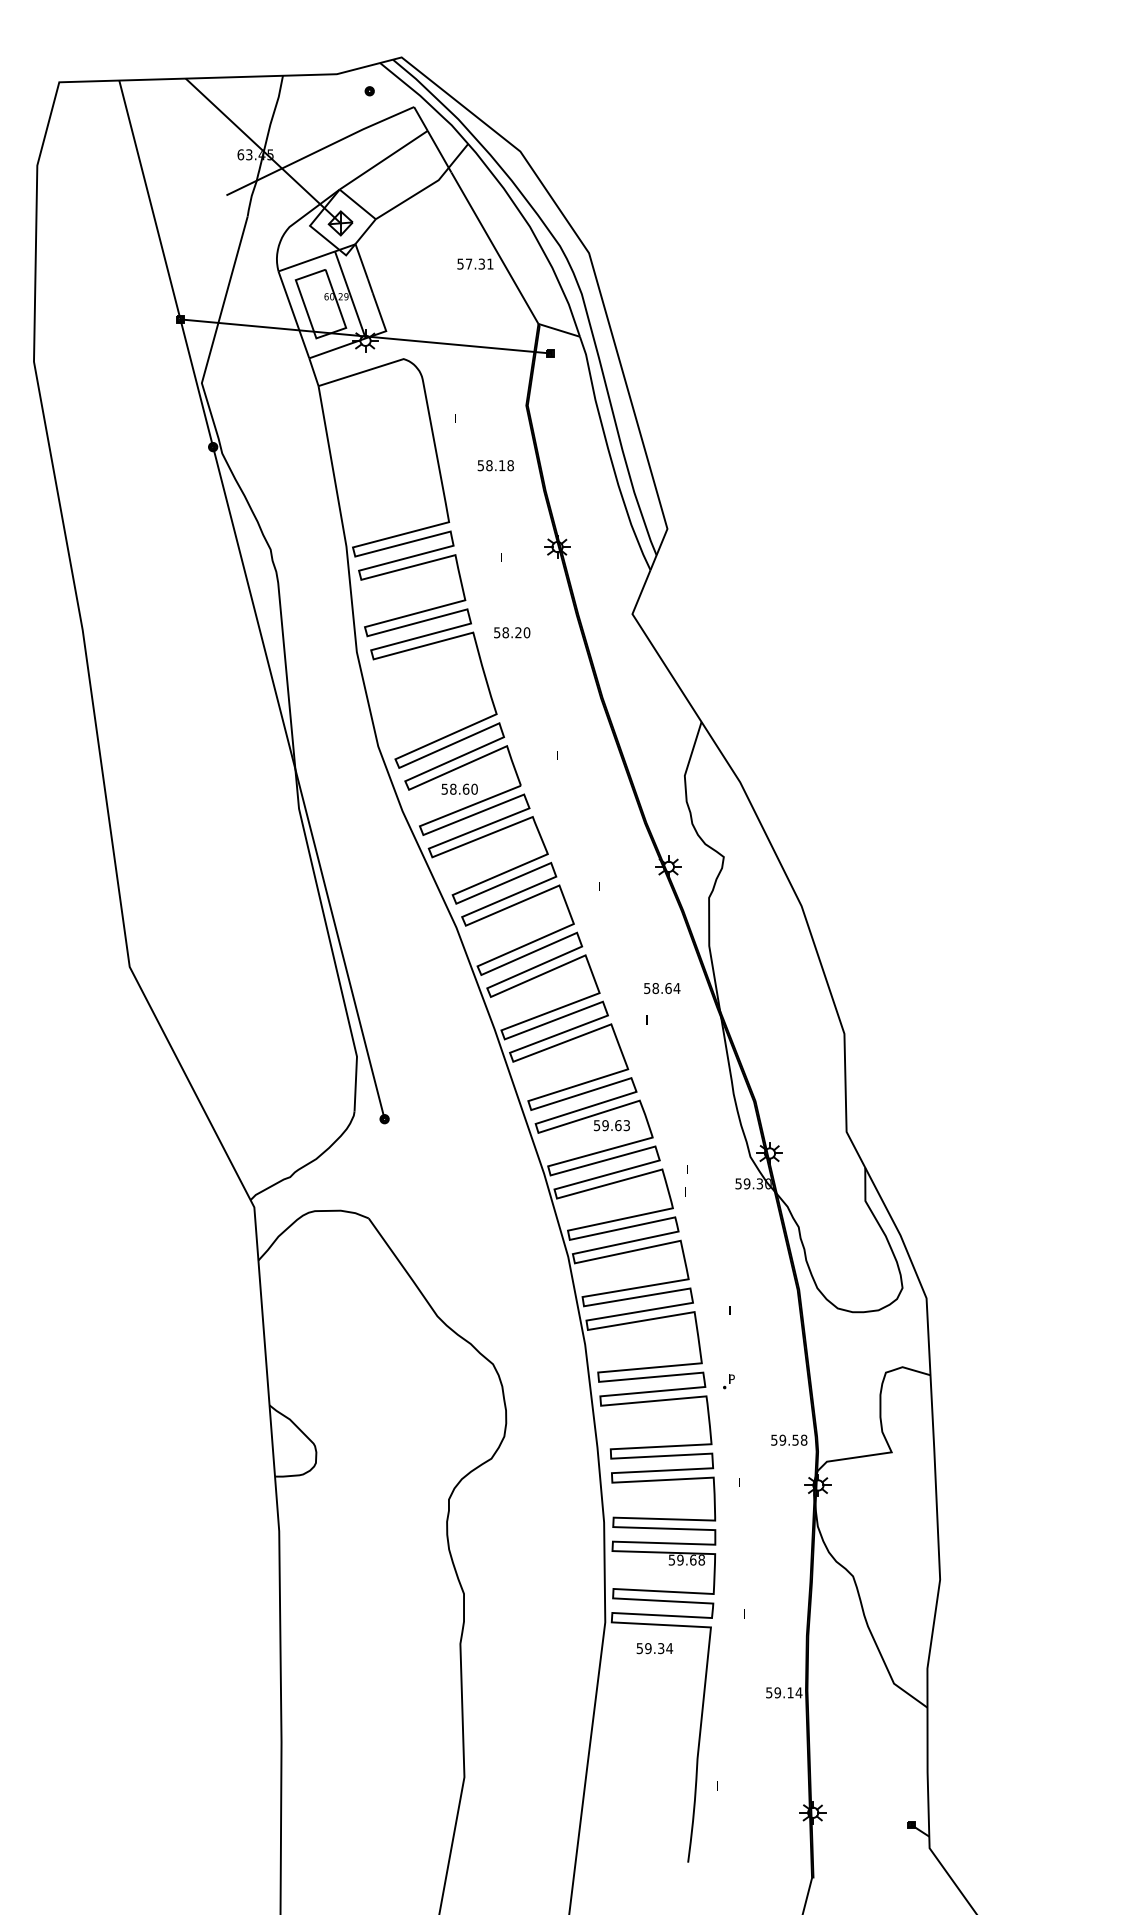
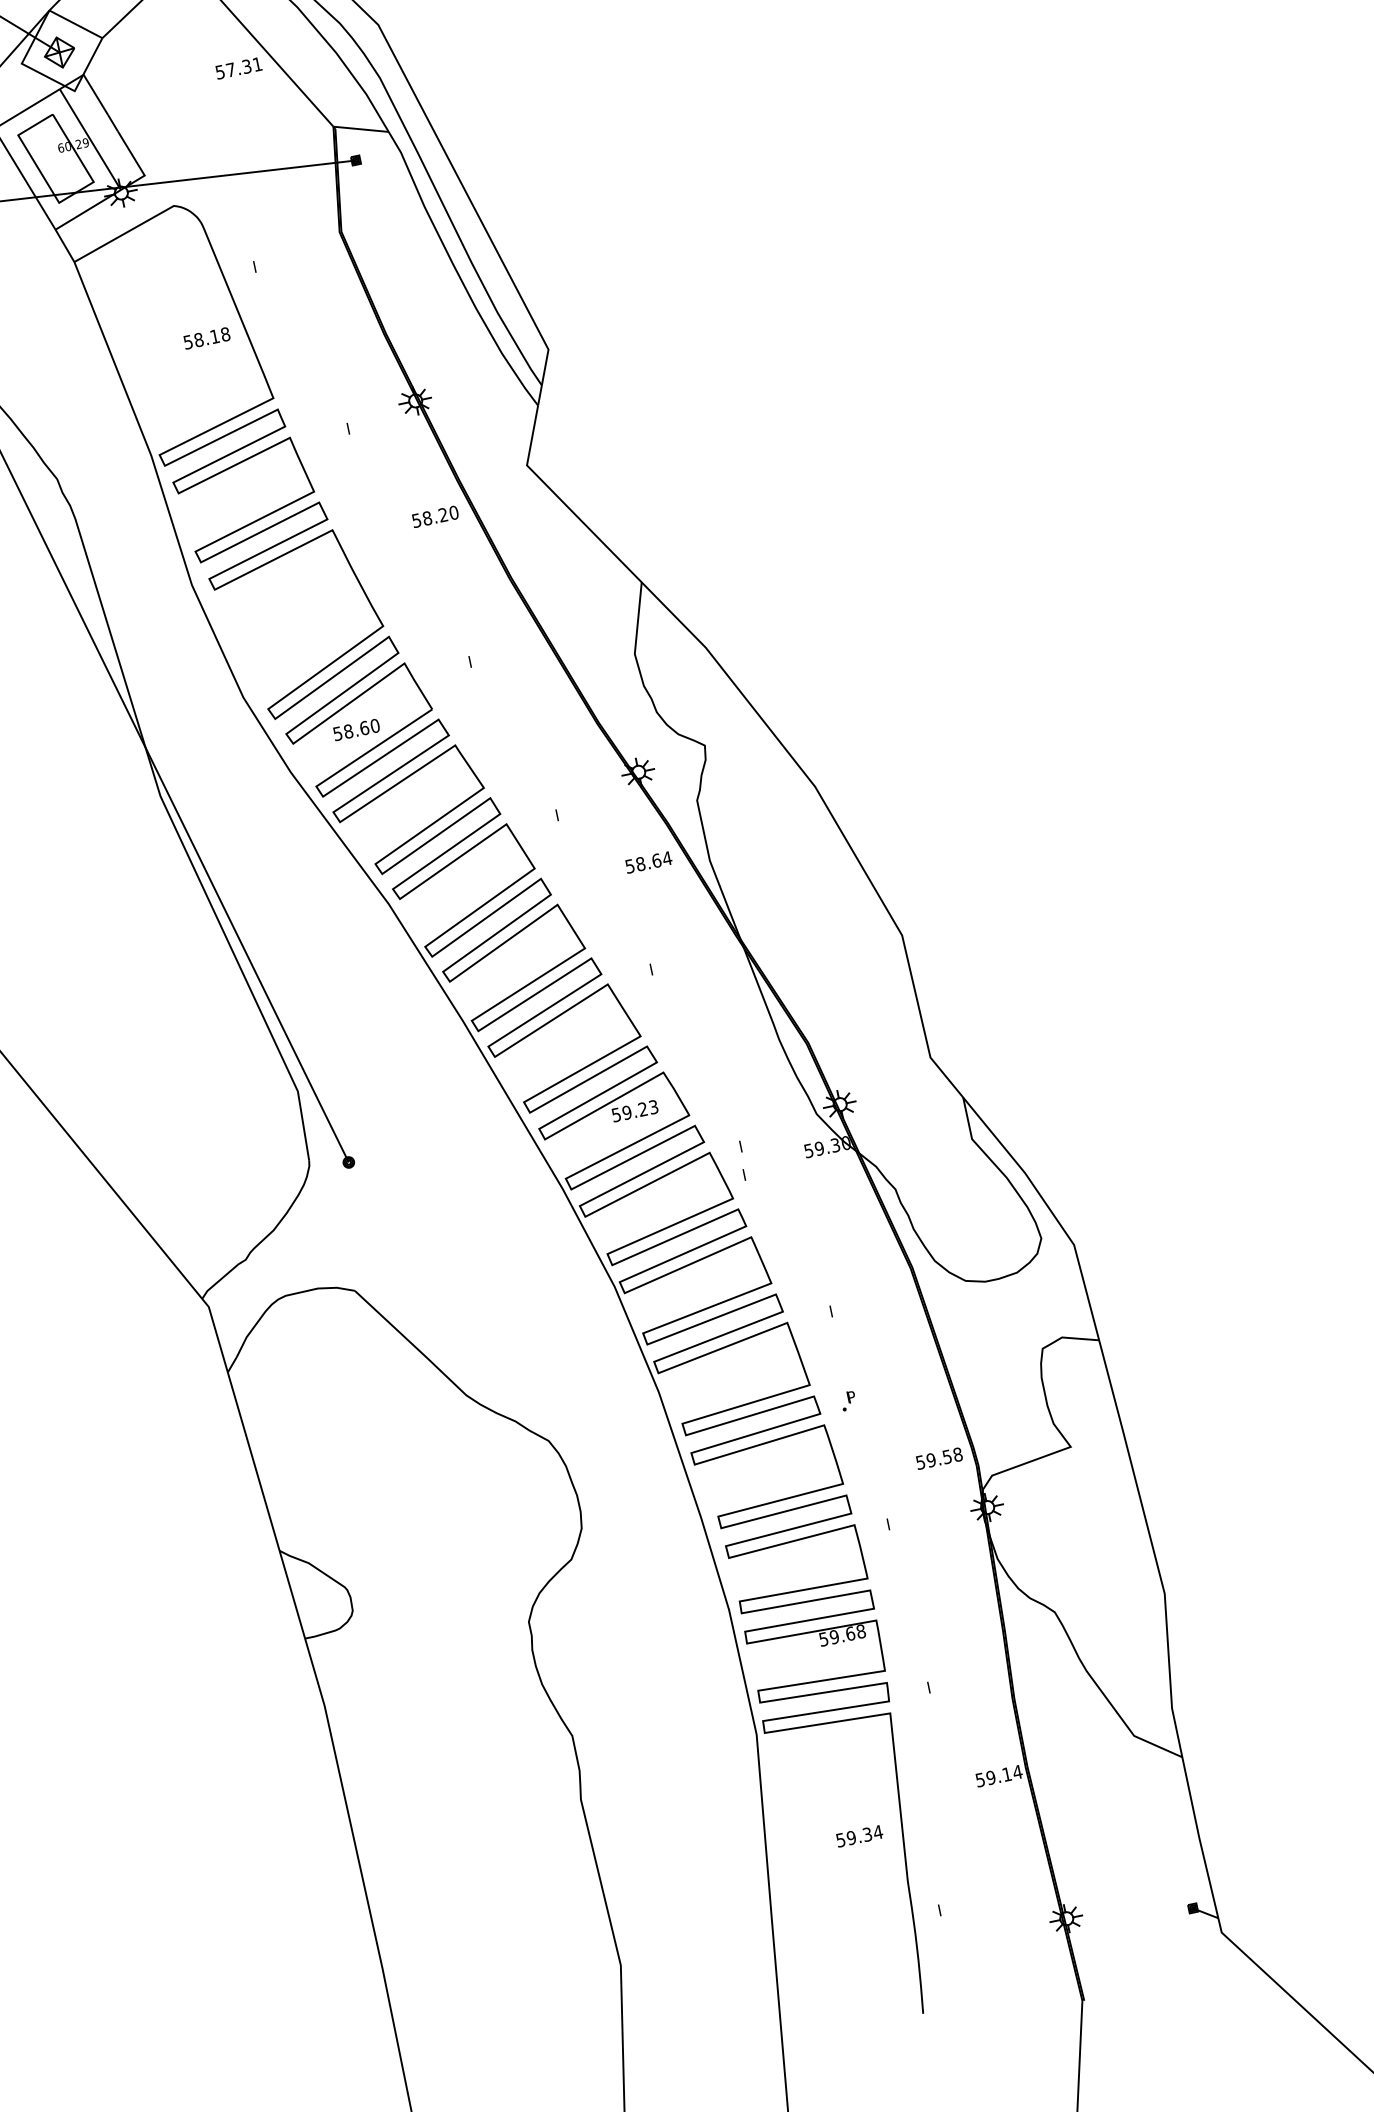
text: (495, 465) -> (206, 338), moved
text: (512, 632) -> (435, 516), moved
text: (662, 988) -> (649, 862), moved
text: (618, 1125) -> (643, 1109), 59.63 -> 59.23
text: (654, 1648) -> (859, 1836), moved

